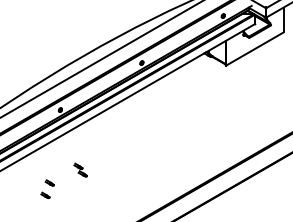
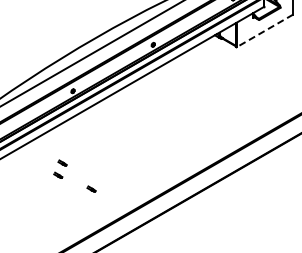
line: (254, 48) -> (264, 30), solid -> dashed
part: (80, 170) -> (92, 150), removed
part: (79, 208) -> (91, 188), added

